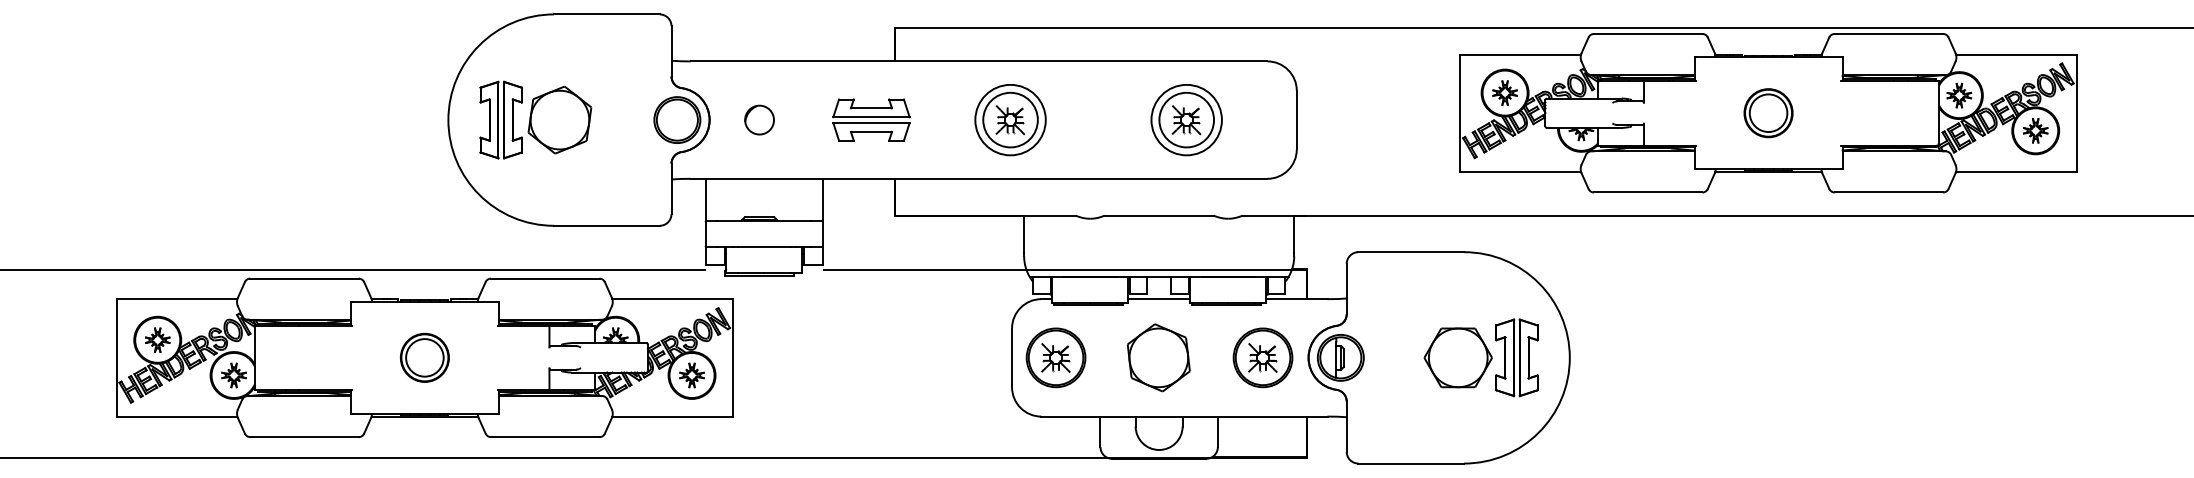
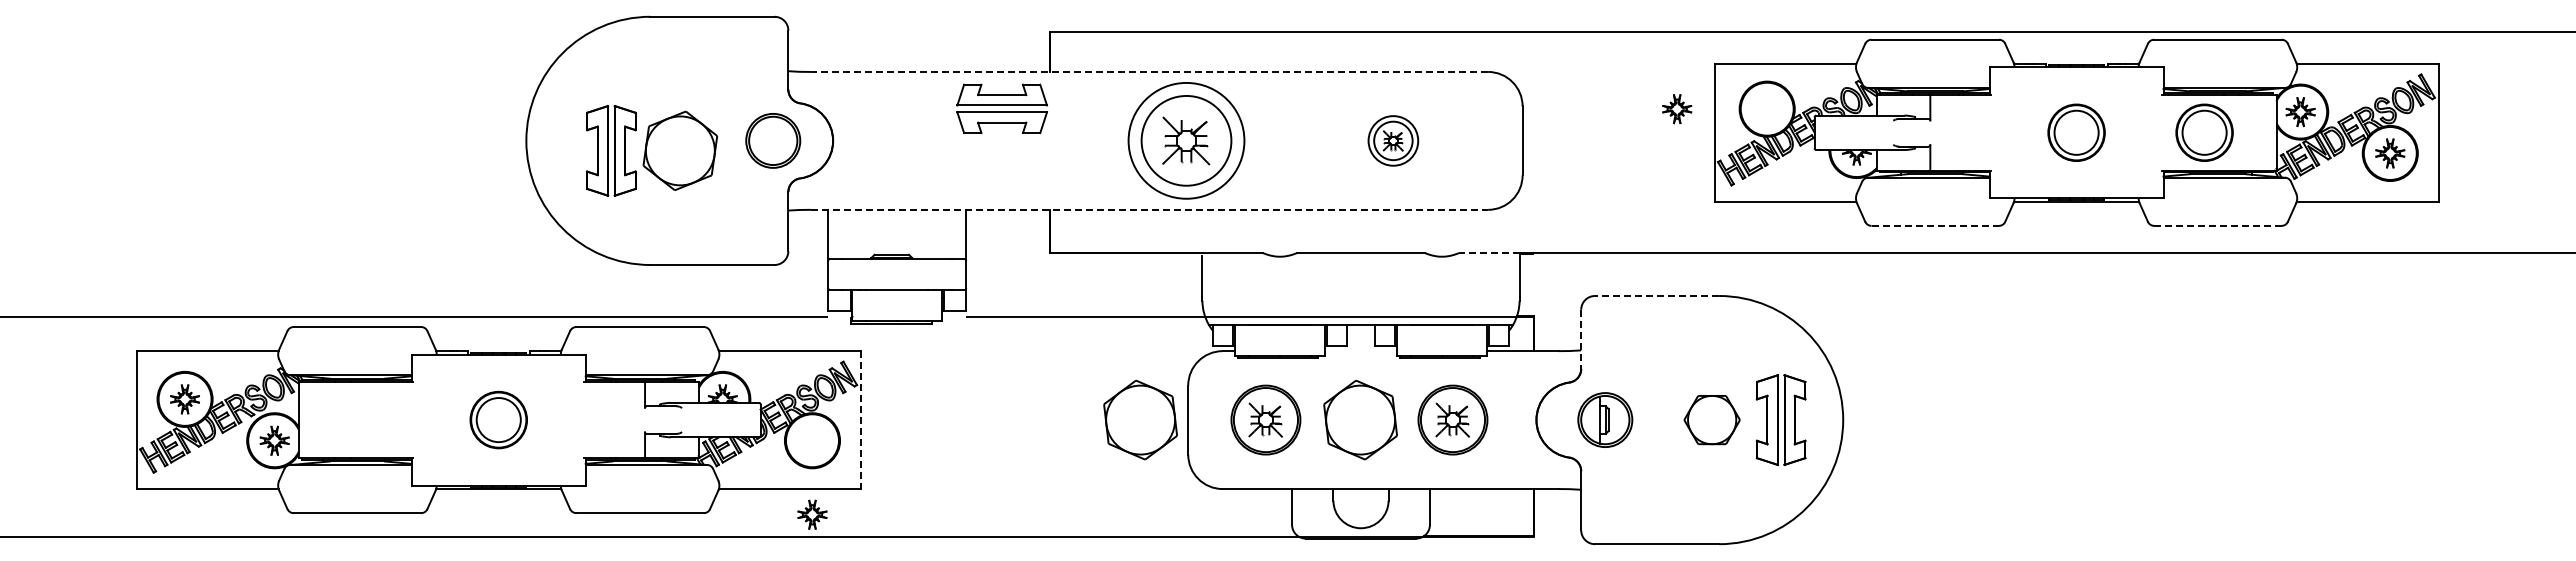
line: (979, 61) -> (1149, 71), solid -> dashed
part: (1505, 93) -> (1677, 109), moved
part: (1877, 112) -> (2204, 132), added
part: (536, 119) -> (652, 150), moved
part: (677, 119) -> (773, 140), moved
circle: (759, 119) -> (891, 140), removed
part: (870, 119) -> (1001, 108), moved
part: (1010, 119) -> (1186, 140), size x1.4
part: (1186, 119) -> (1393, 140), size x0.6
line: (979, 178) -> (1149, 209), solid -> dashed
line: (1648, 192) -> (1935, 225), solid -> dashed
line: (1888, 192) -> (2217, 225), solid -> dashed
line: (1267, 216) -> (1488, 253), solid -> dashed
line: (1410, 251) -> (1656, 295), solid -> dashed
line: (1346, 289) -> (1581, 339), solid -> dashed
line: (1158, 299) -> (1360, 351), removed
part: (971, 357) -> (1140, 419), added
part: (1055, 357) -> (1265, 419), moved
part: (1262, 357) -> (1452, 419), moved
part: (1340, 357) -> (1605, 419), moved
part: (1457, 357) -> (1711, 419), size x0.7
line: (732, 358) -> (860, 420), solid -> dashed
part: (692, 375) -> (812, 514), moved

